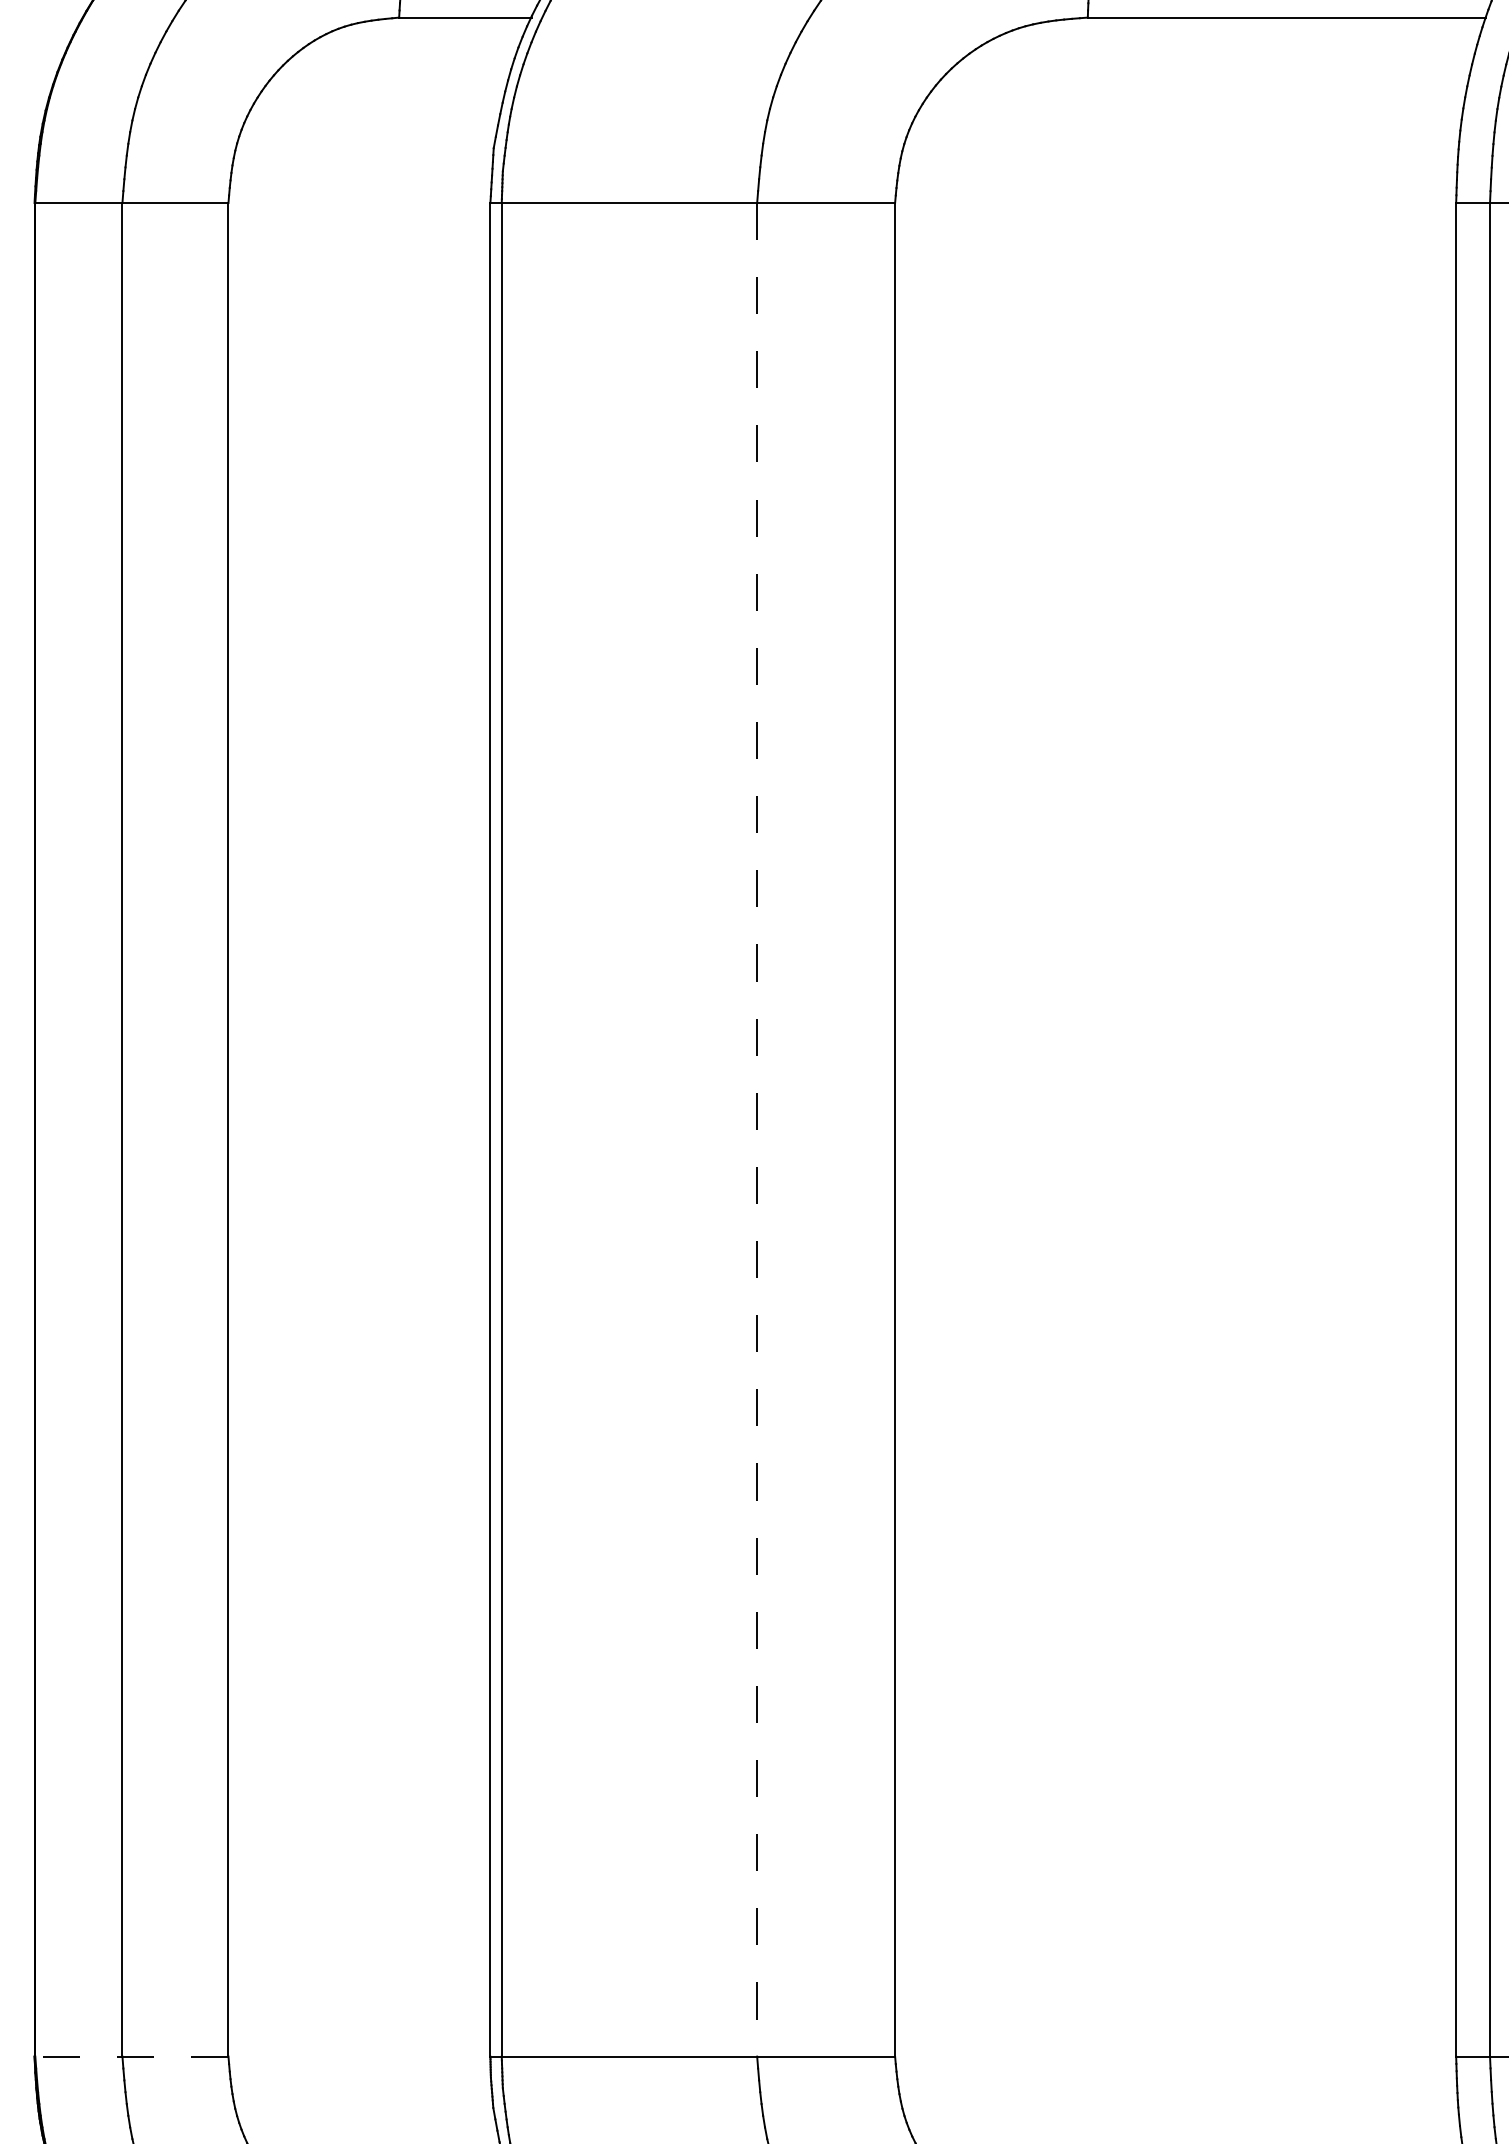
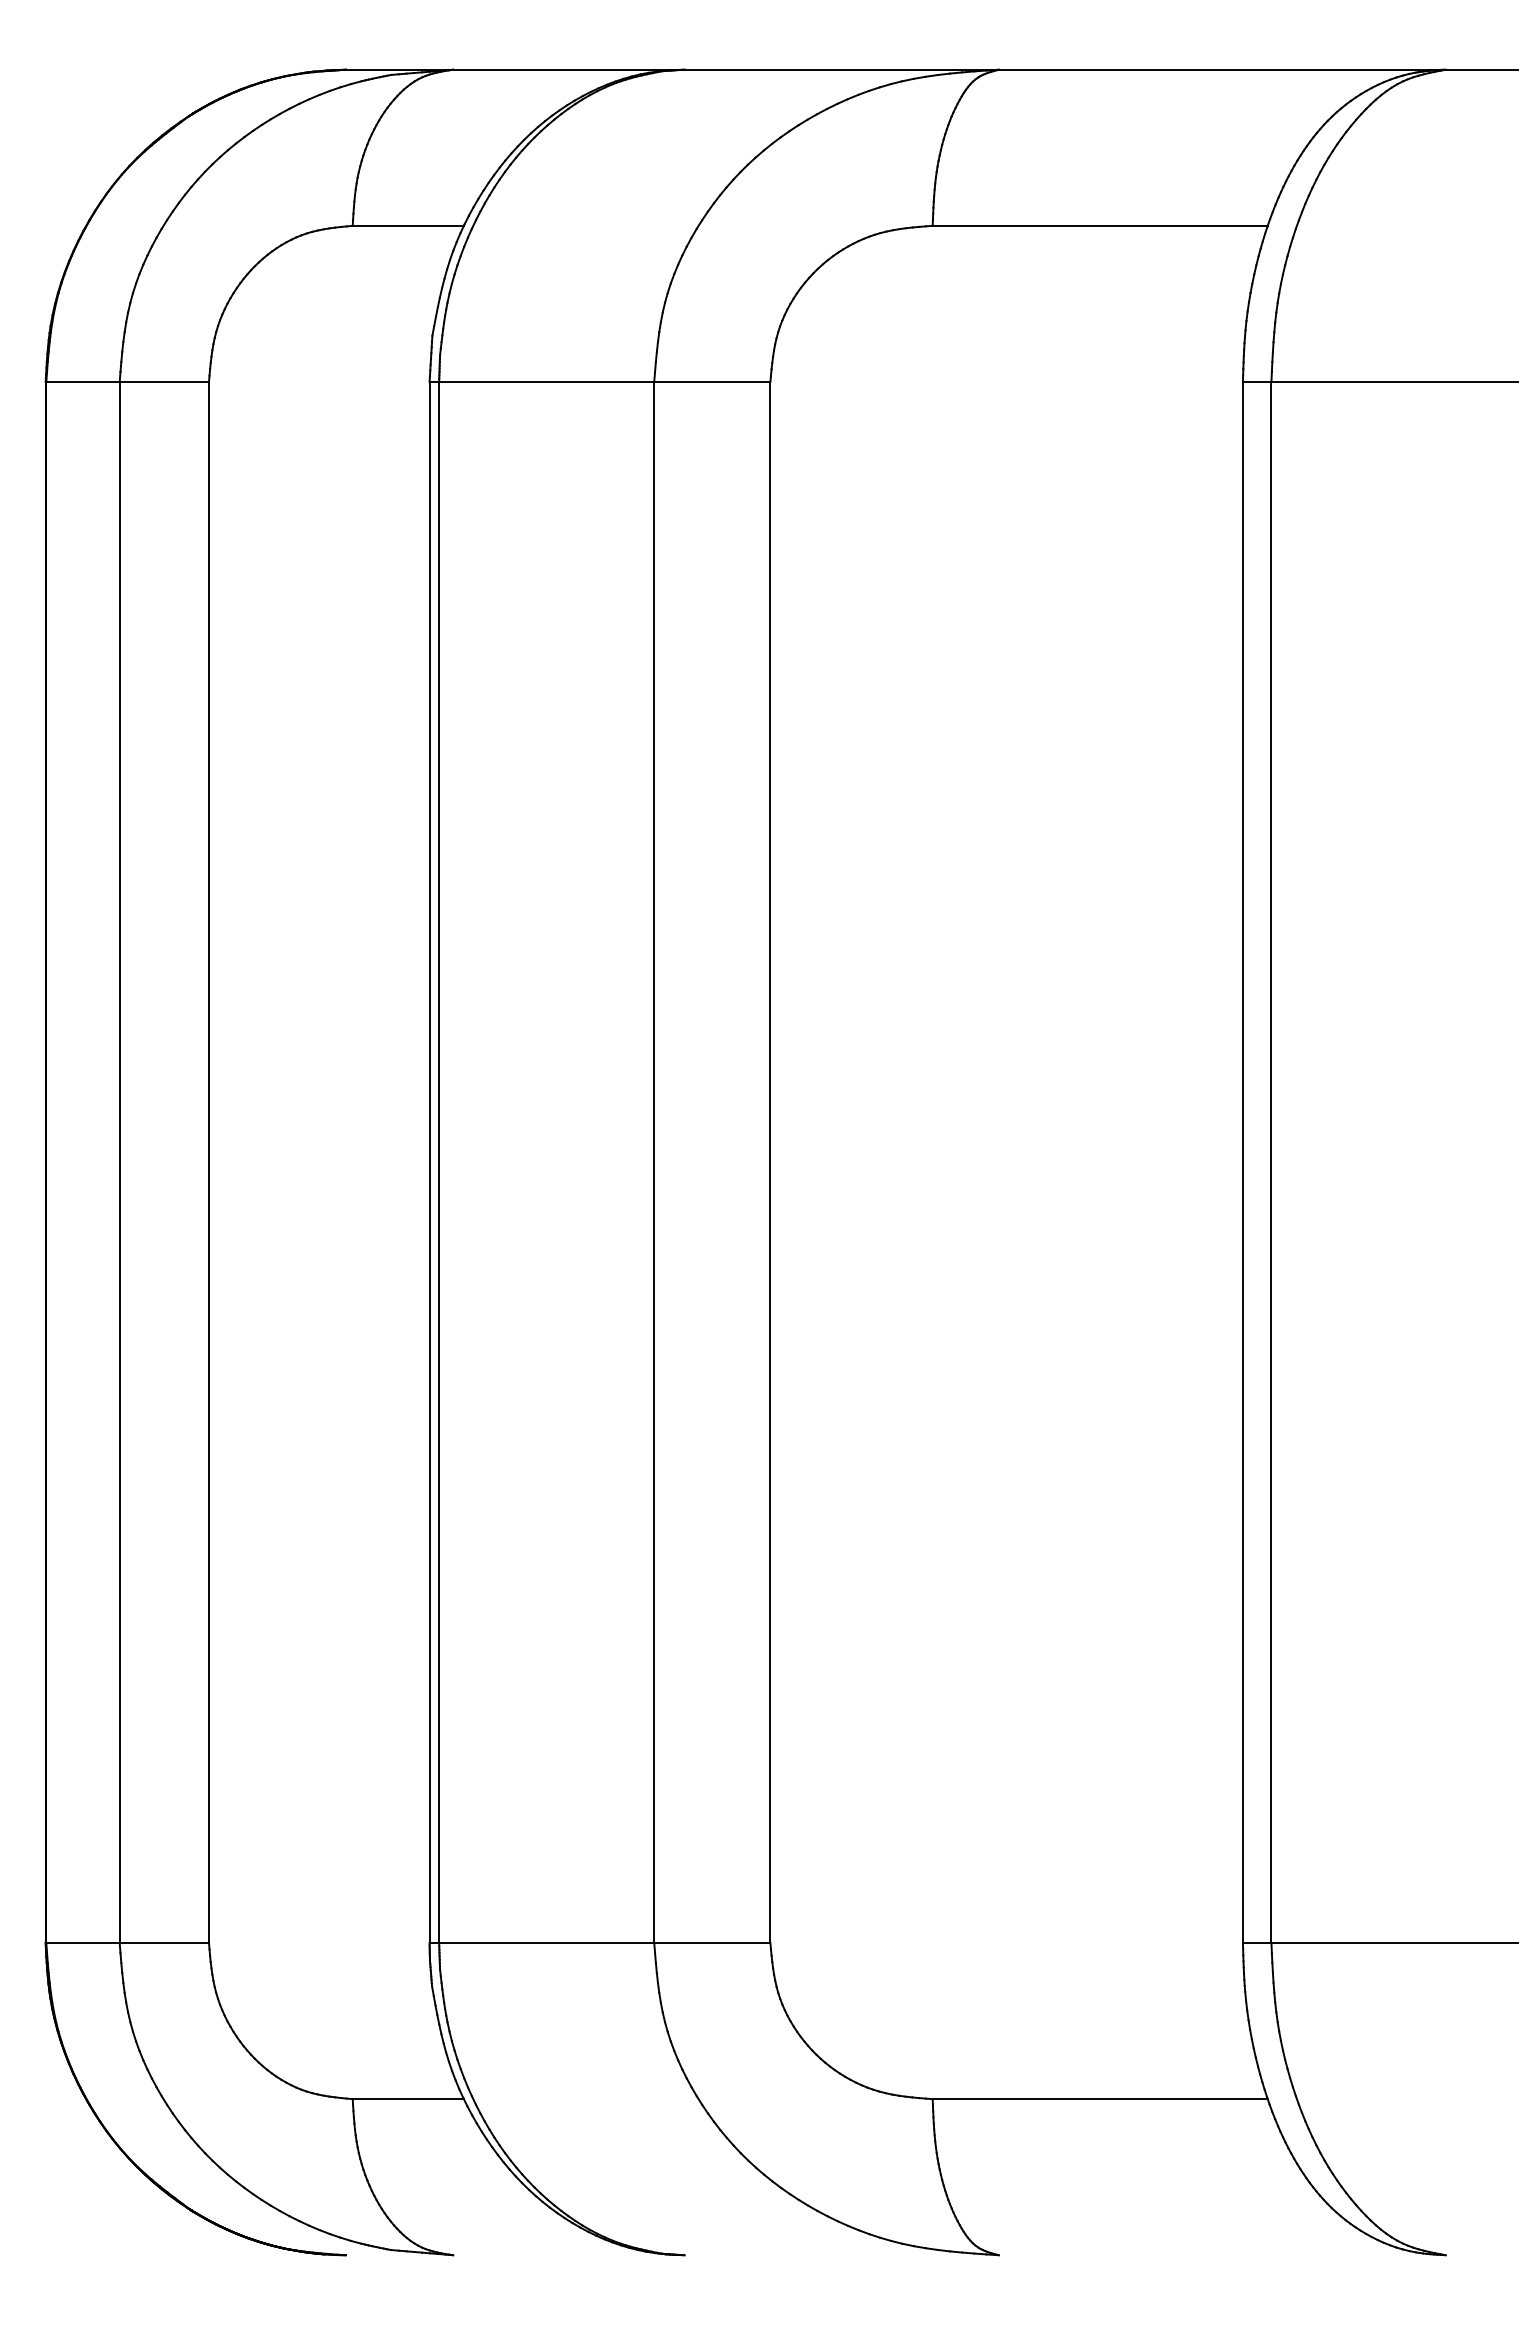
line: (757, 1129) -> (654, 1162), dashed -> solid
line: (131, 2057) -> (127, 1943), dashed -> solid

